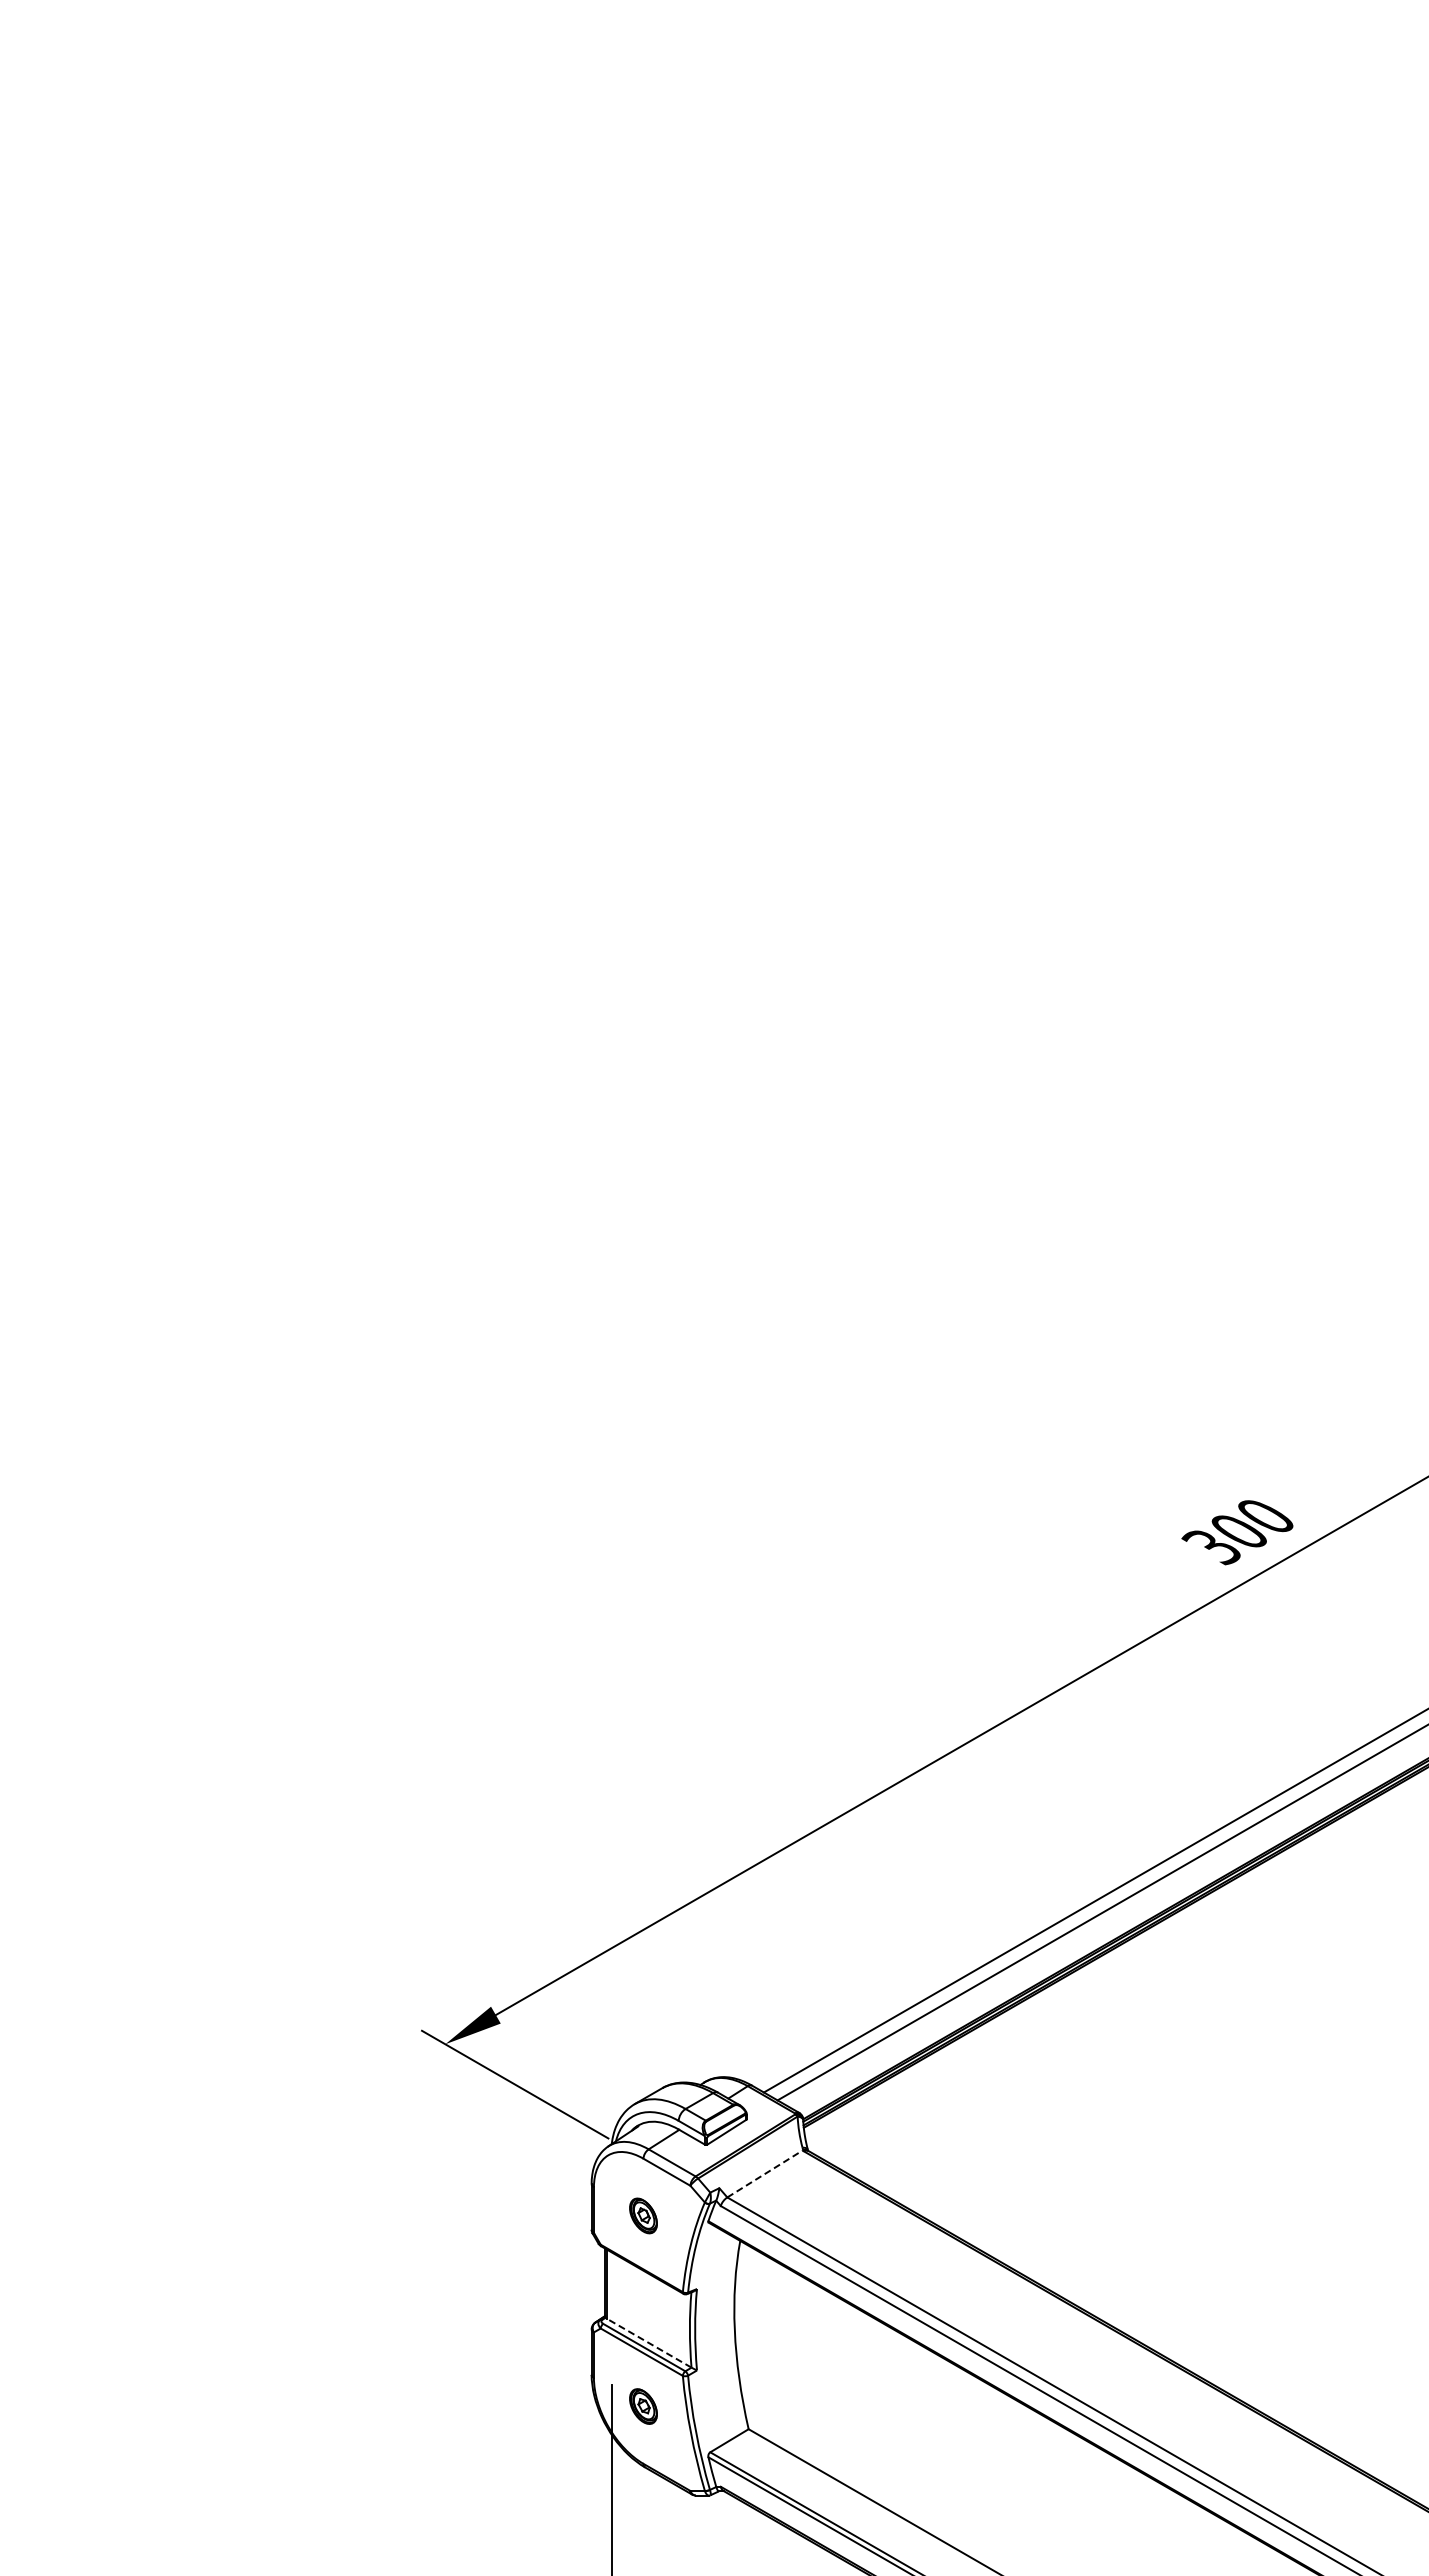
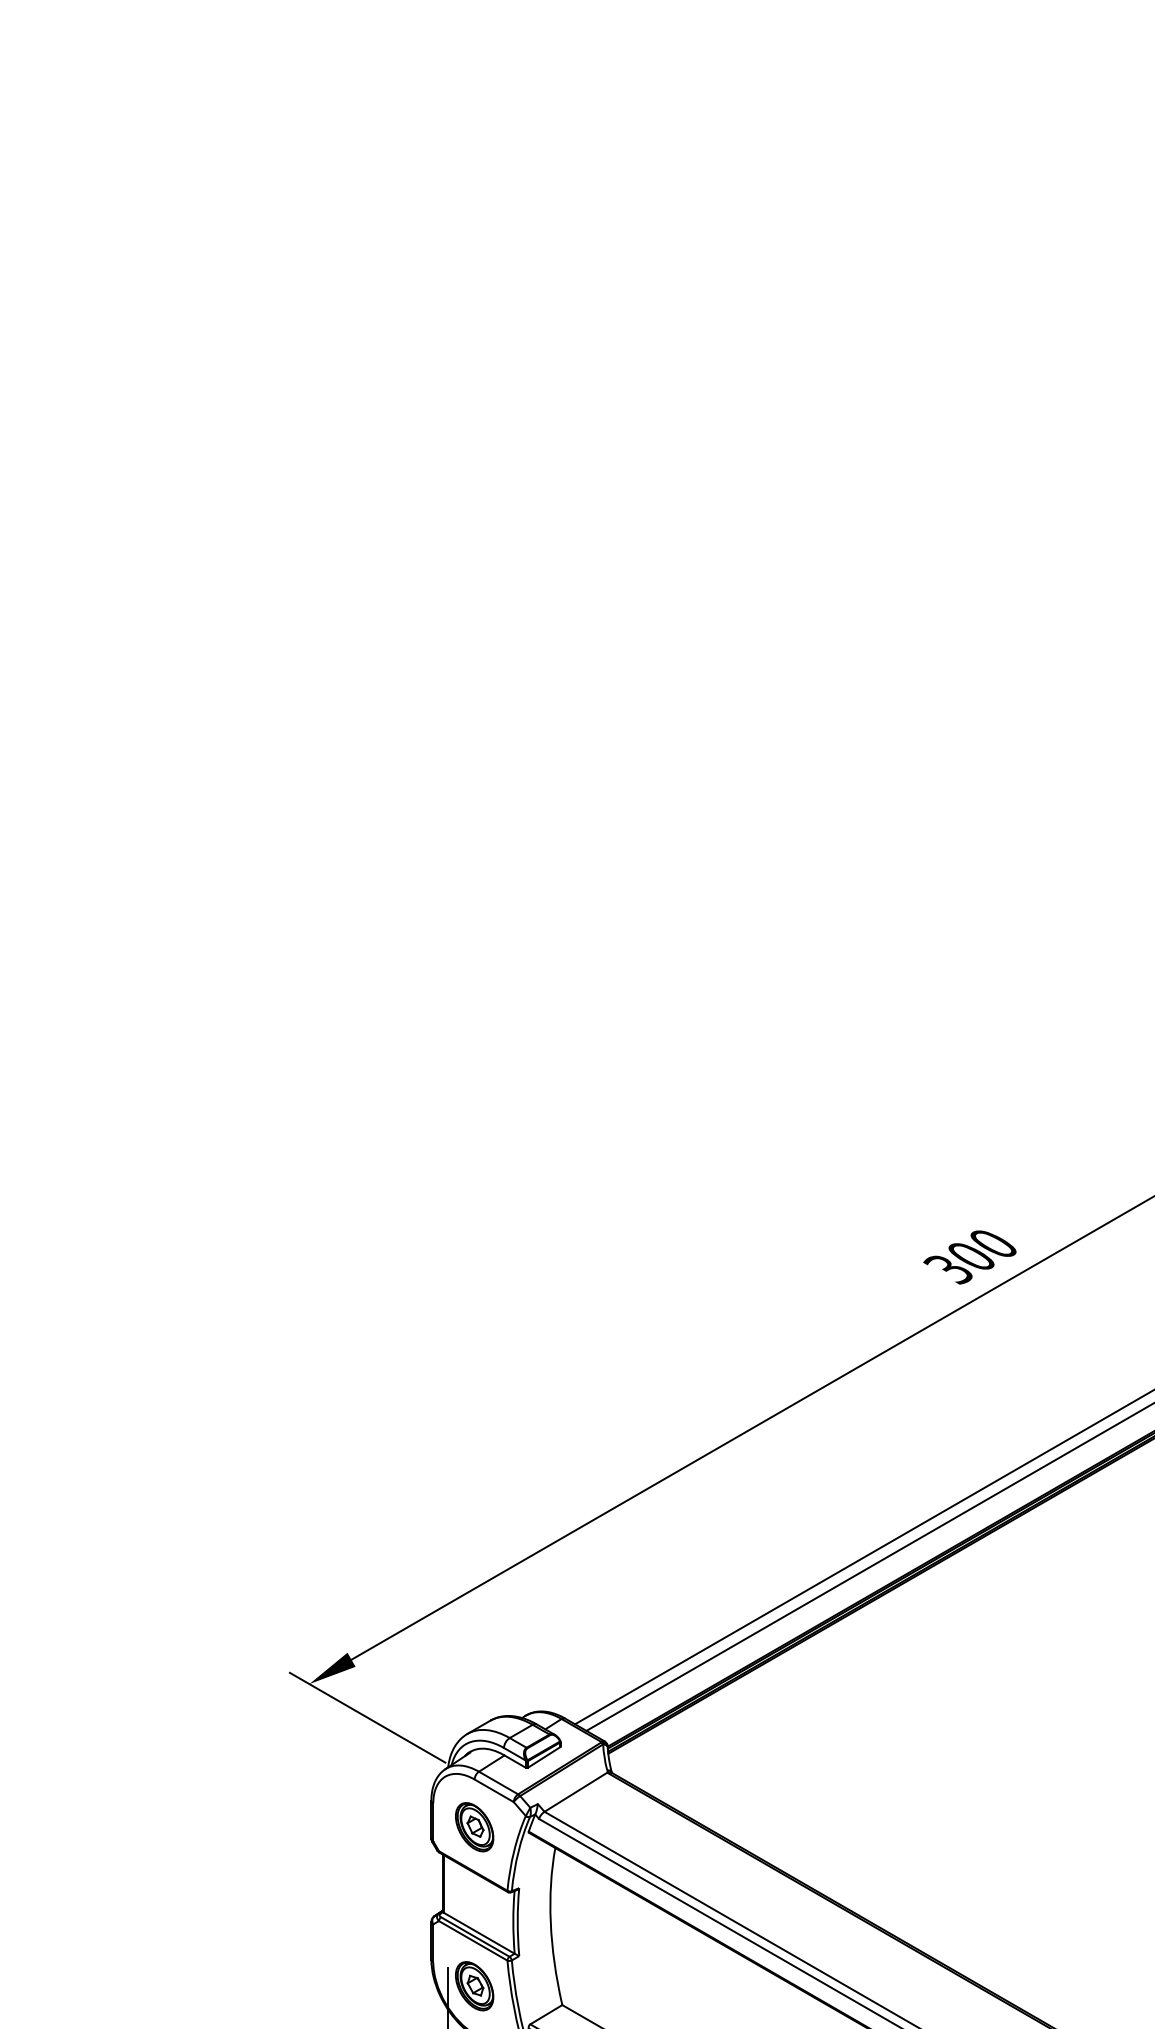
line: (765, 2173) -> (576, 1791), dashed -> solid
part: (643, 2215) -> (474, 1826), size x1.67
line: (649, 2343) -> (479, 1933), dashed -> solid
part: (643, 2406) -> (474, 1986), size x1.67

